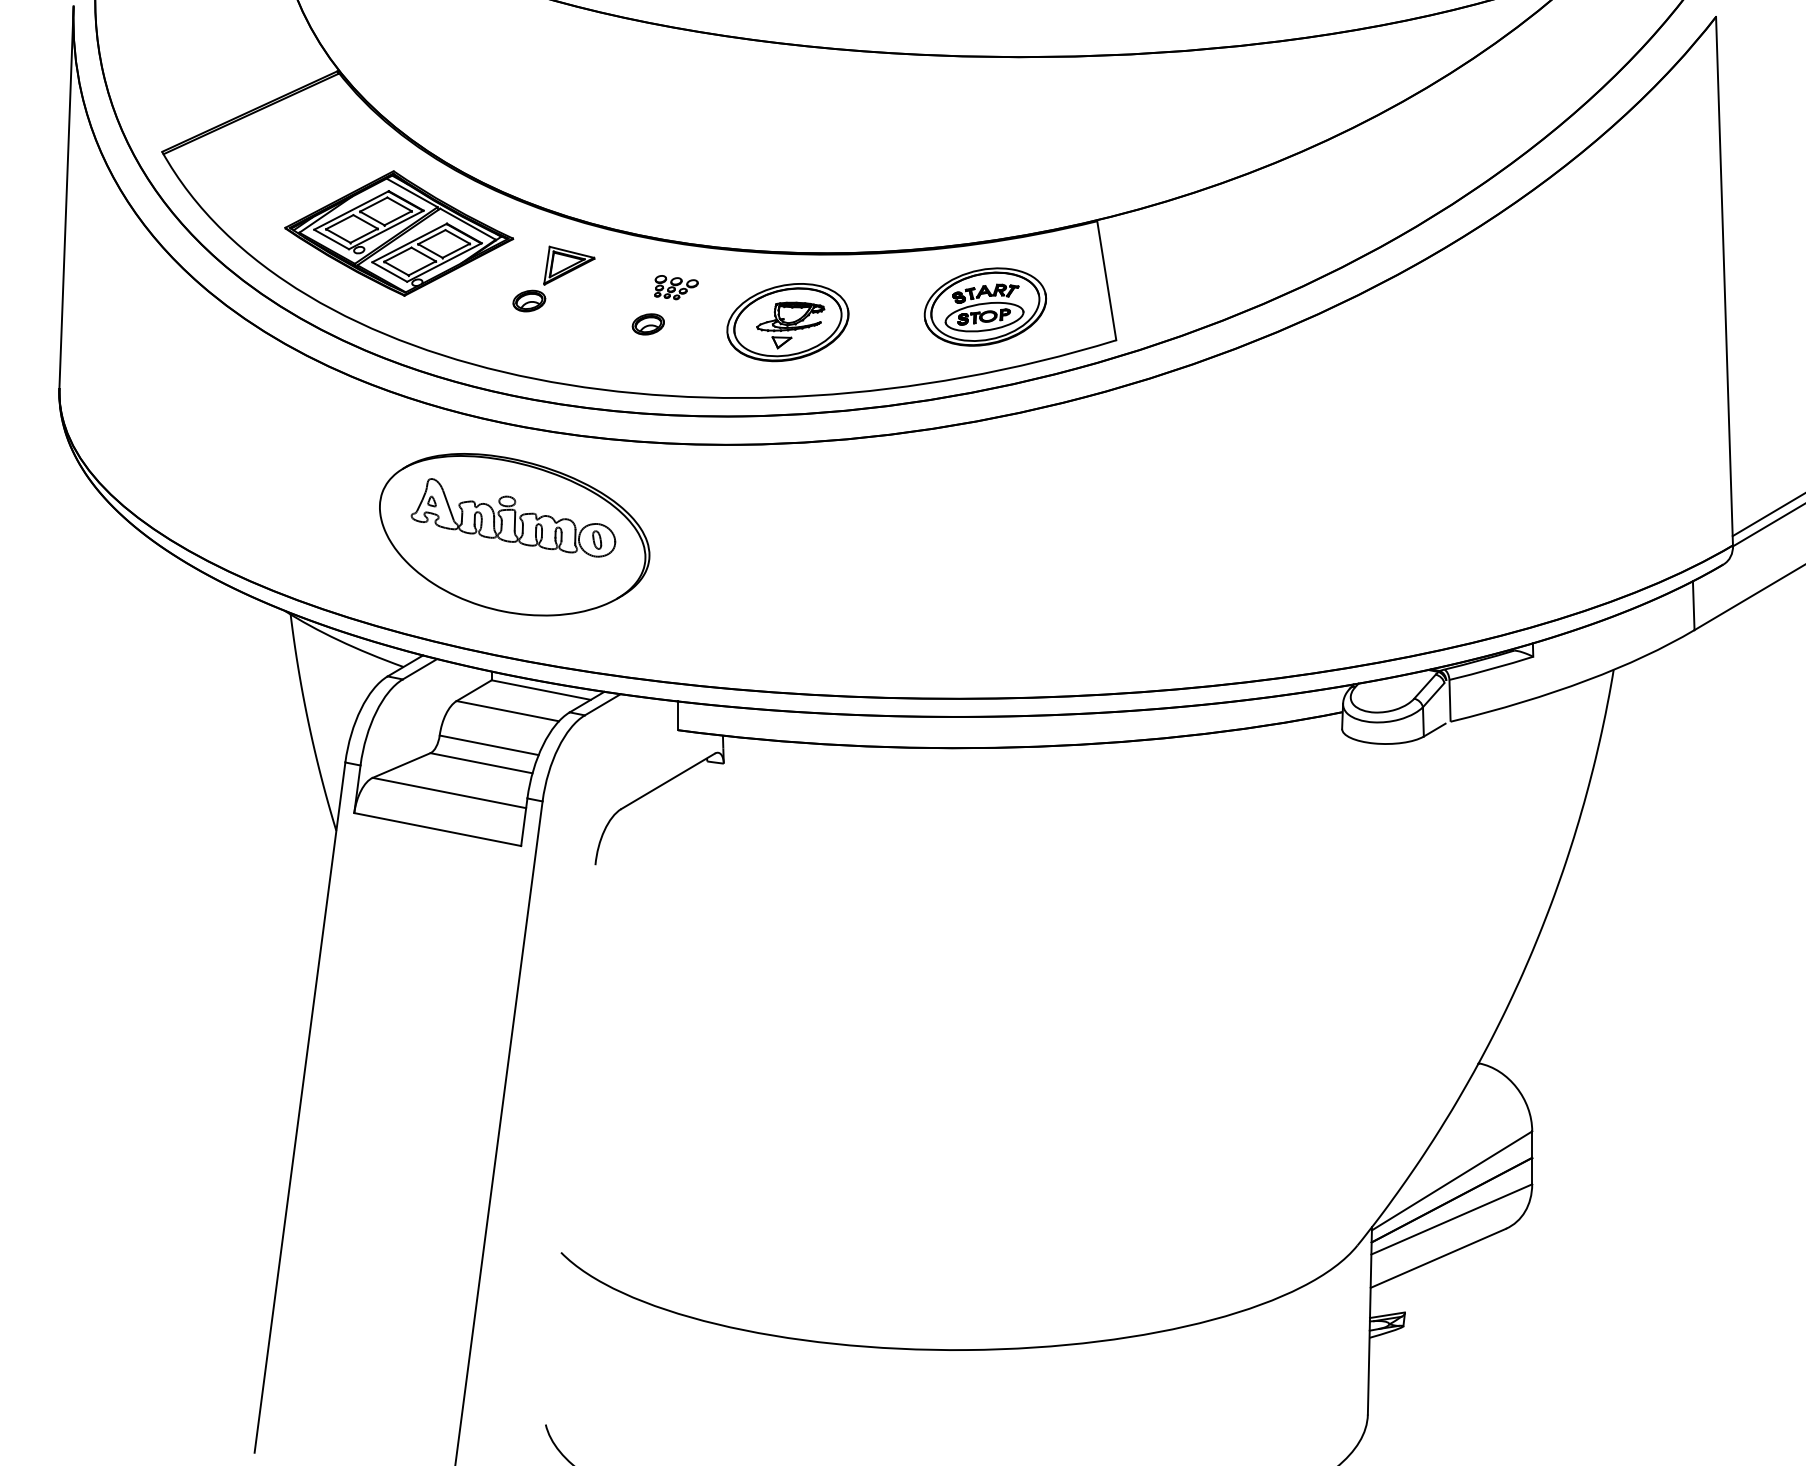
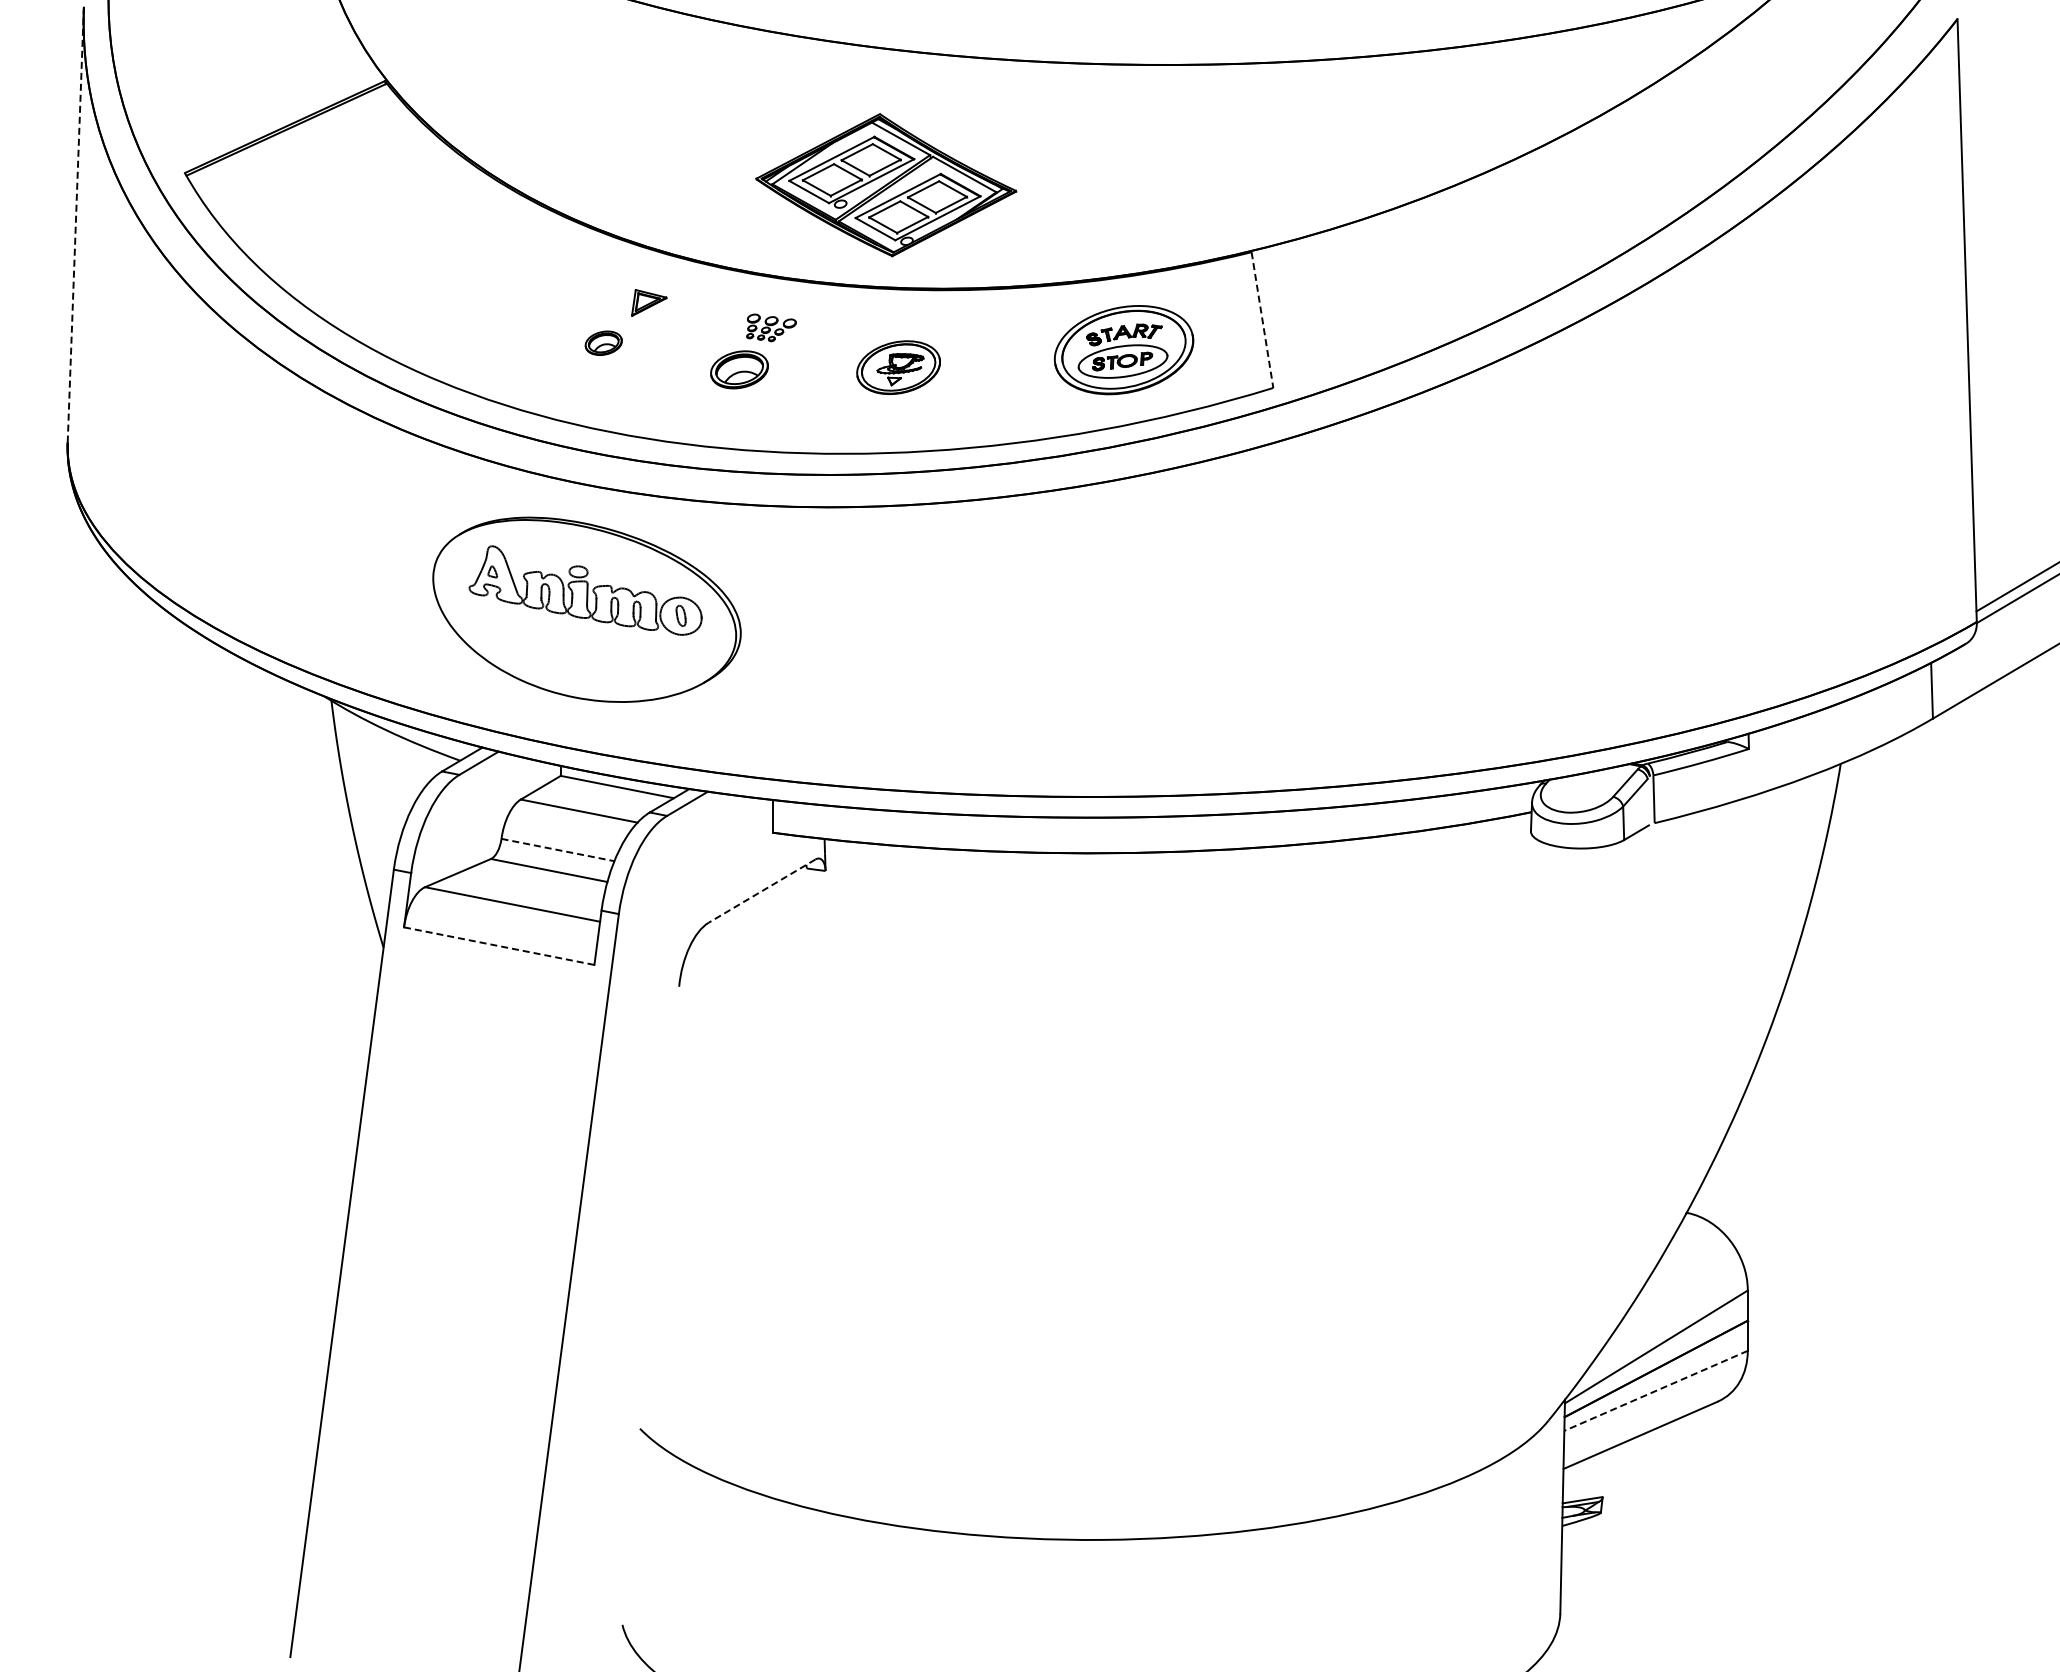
line: (66, 196) -> (75, 224), solid -> dashed
part: (399, 233) -> (886, 185), moved
part: (568, 265) -> (648, 302), size x0.6
line: (1106, 281) -> (1262, 320), solid -> dashed
part: (787, 322) -> (898, 367), size x0.6
part: (648, 324) -> (739, 369), size x1.6
line: (488, 745) -> (557, 850), solid -> dashed
line: (667, 781) -> (761, 891), solid -> dashed
line: (437, 829) -> (499, 946), solid -> dashed
line: (1451, 1219) -> (1655, 1391), solid -> dashed

